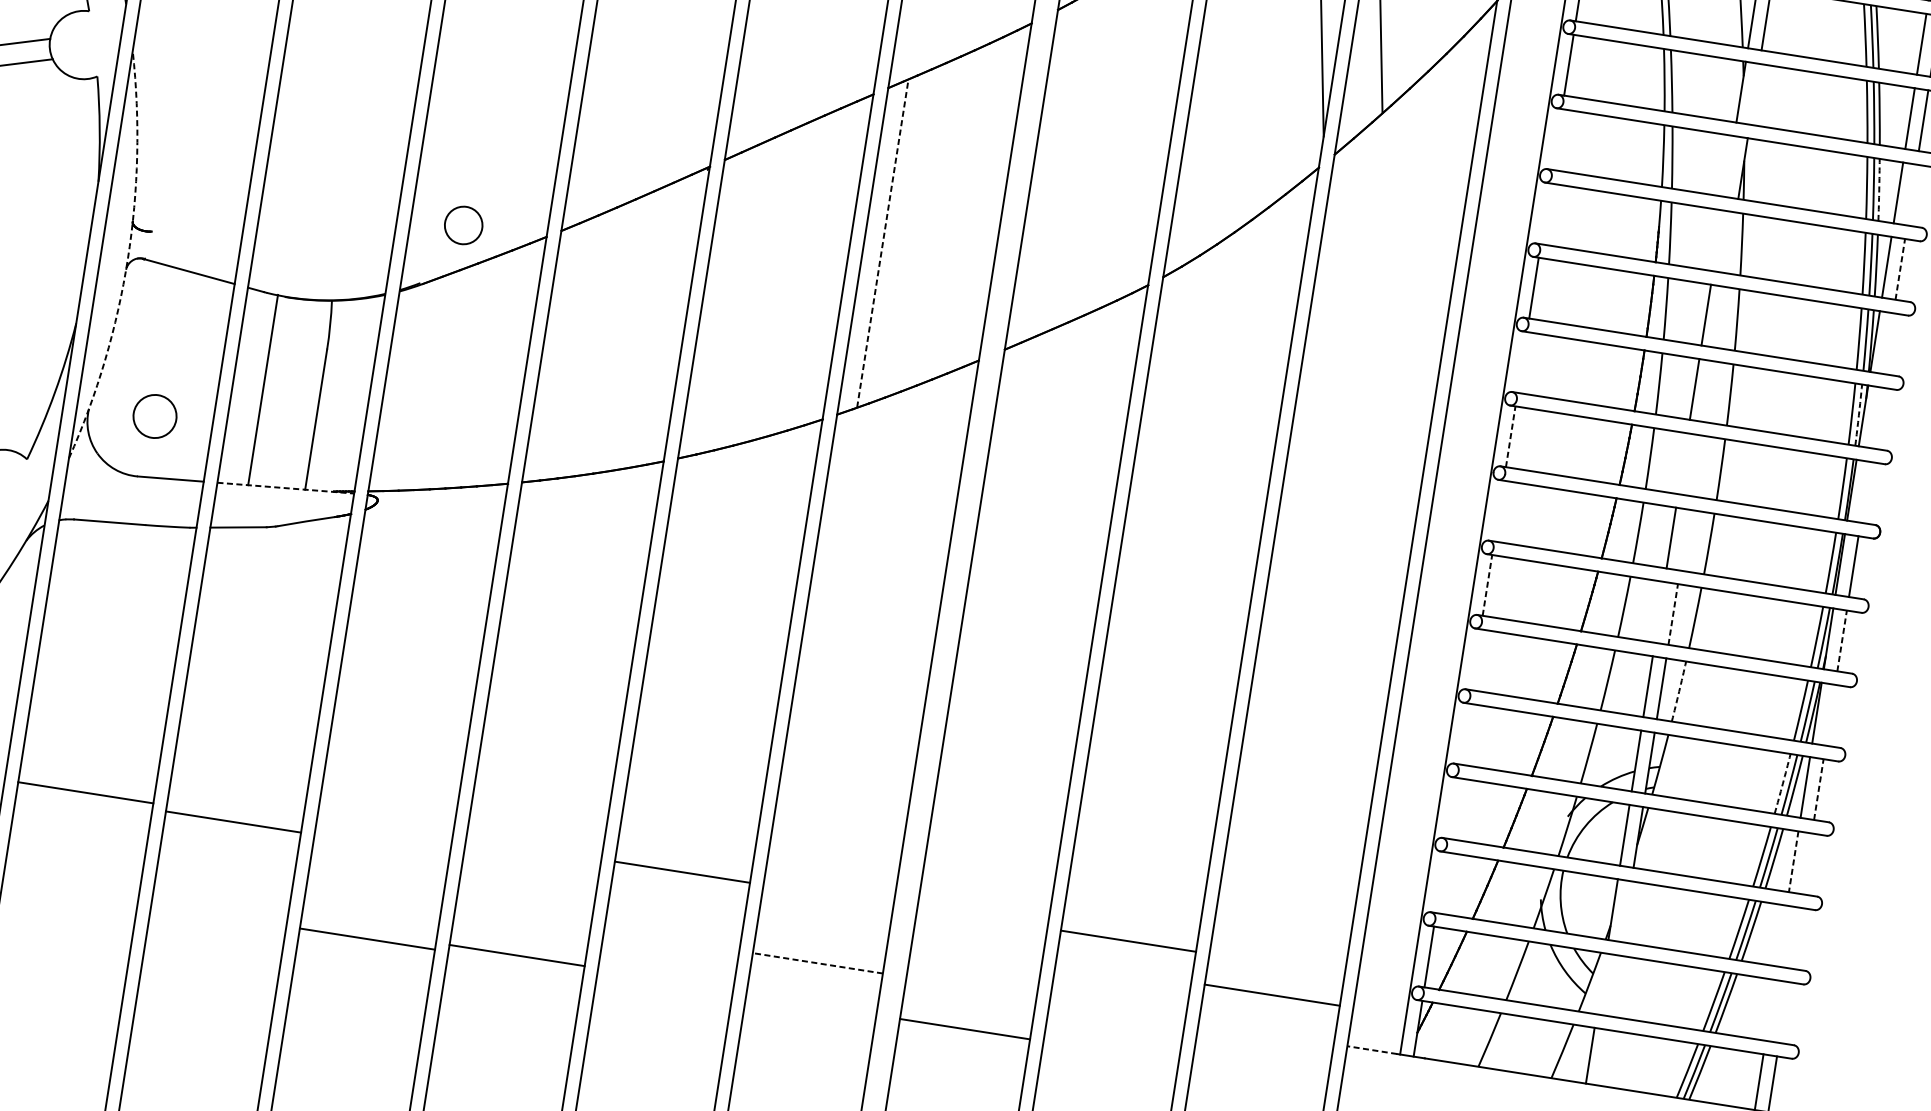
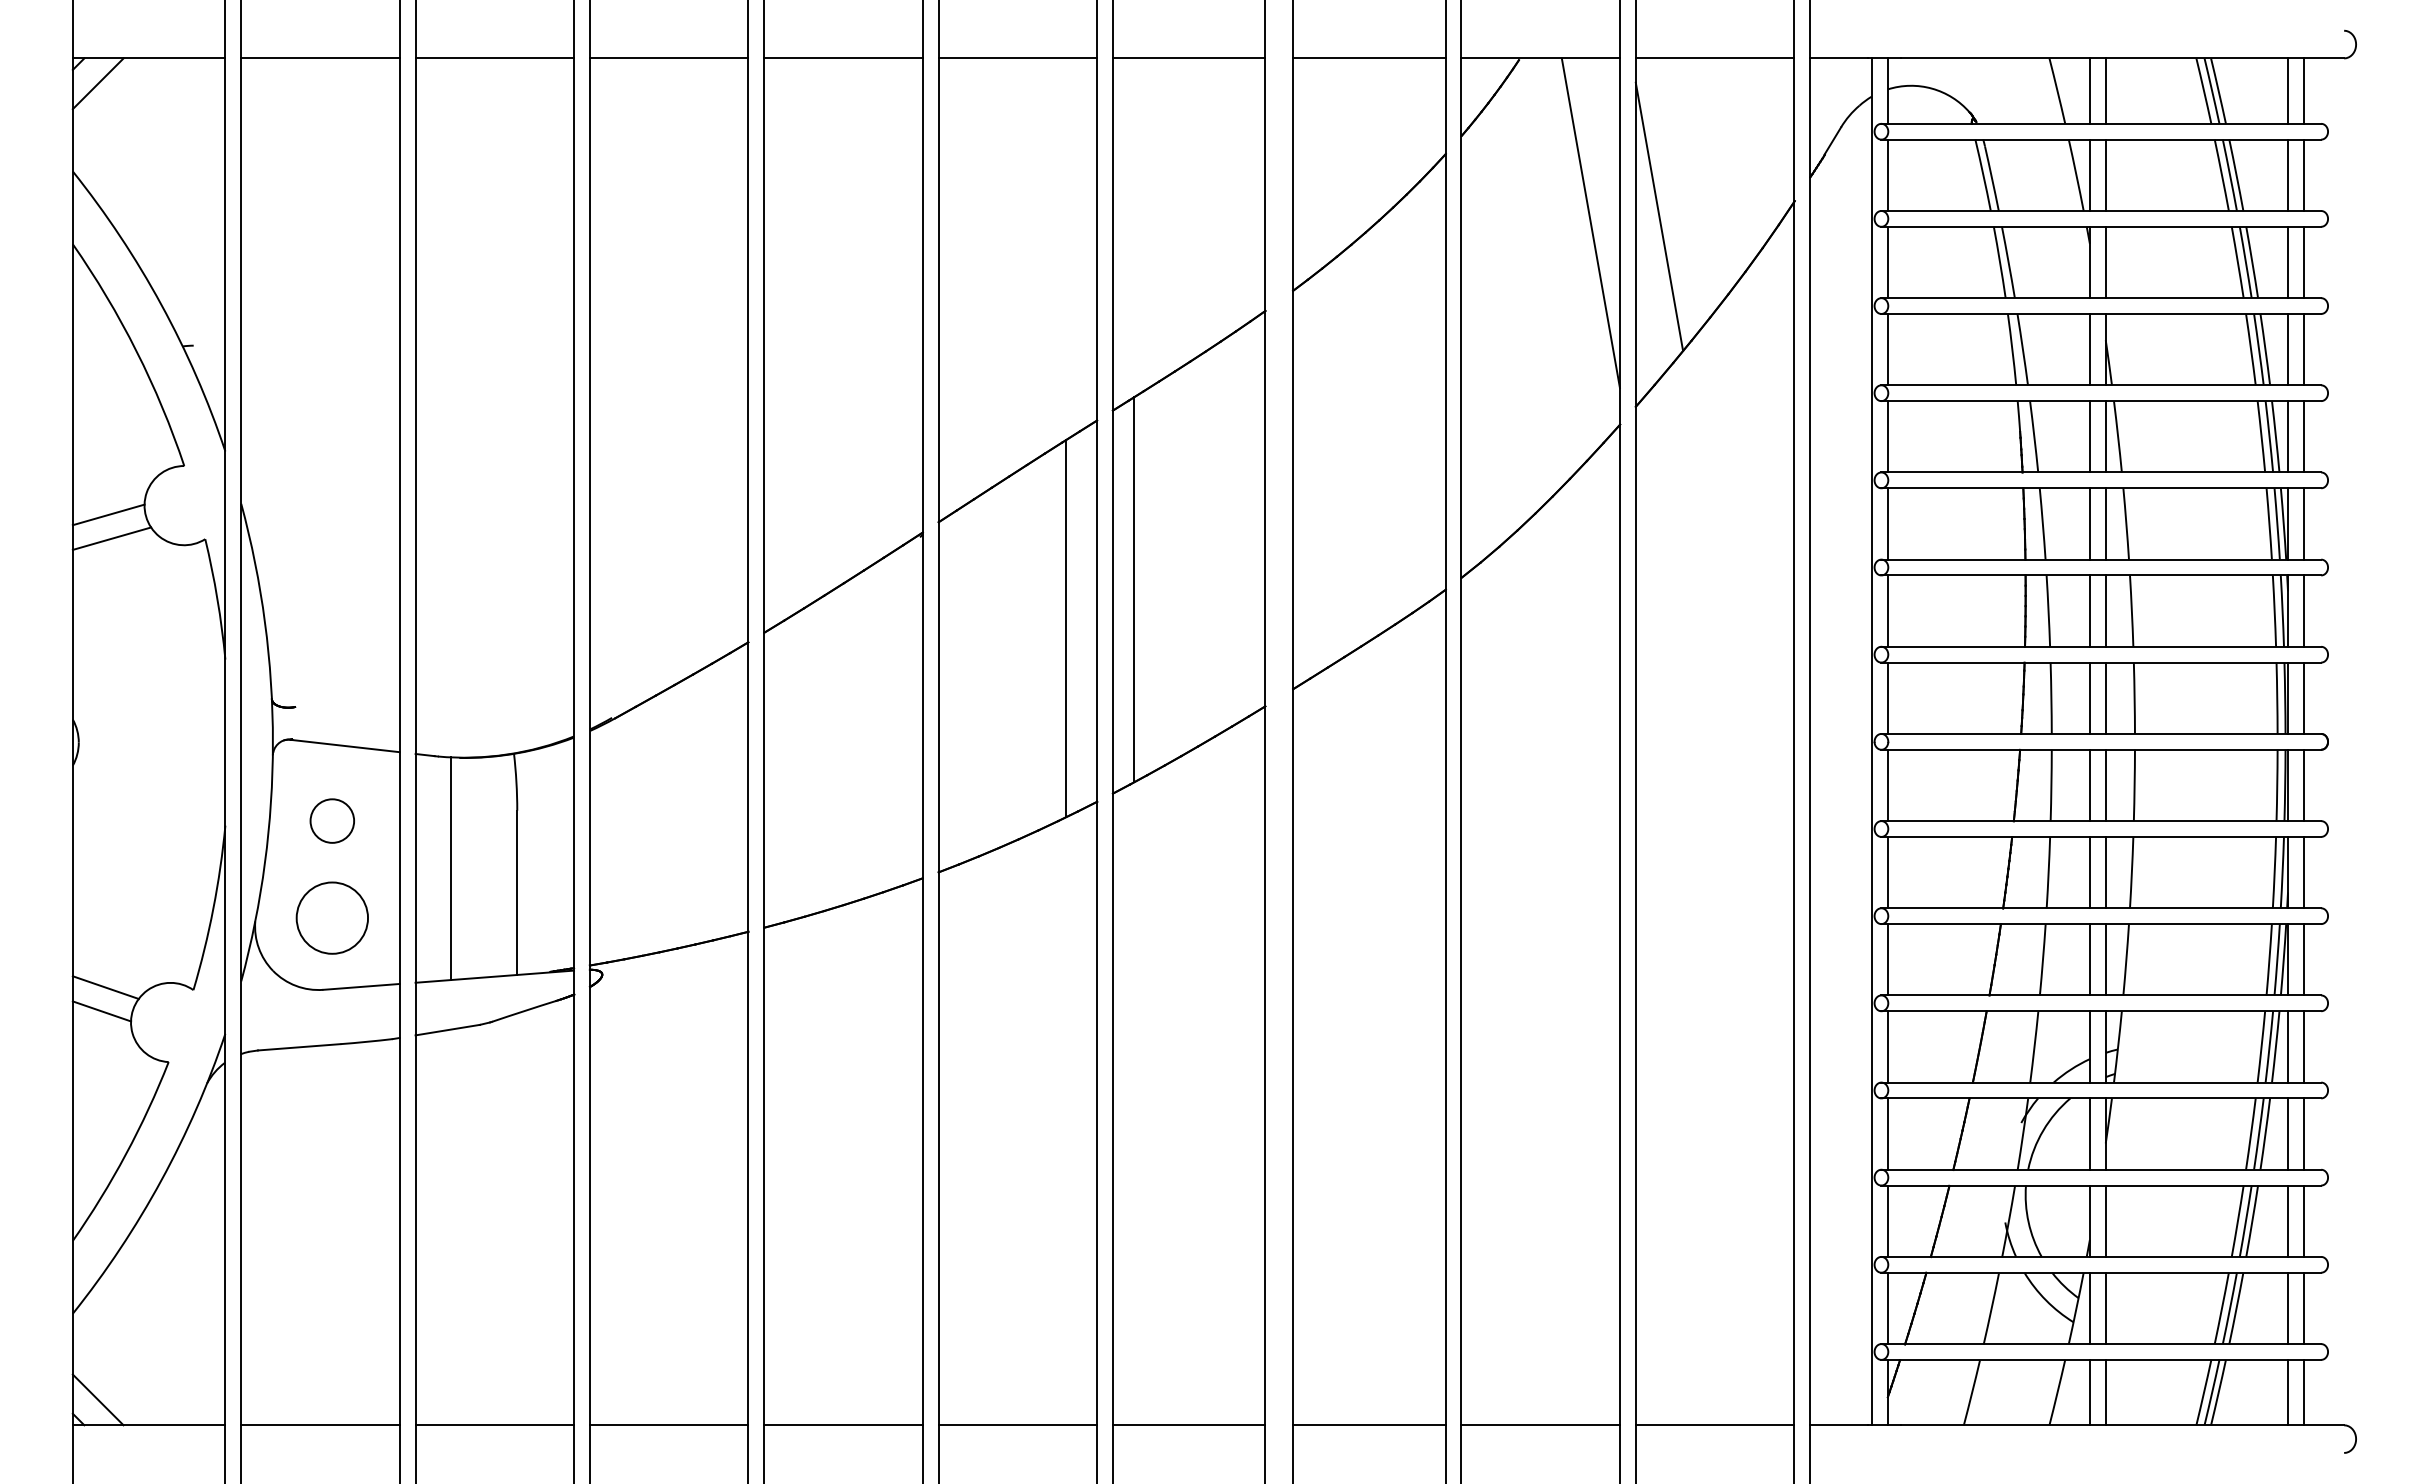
line: (1754, 94) -> (2105, 262), added
line: (1556, 139) -> (1887, 349), added
line: (1729, 166) -> (2089, 349), added
arc: (1879, 189) -> (2265, 349), dashed -> solid
line: (1911, 194) -> (2303, 349), added
line: (1545, 213) -> (1887, 436), added
circle: (463, 224) -> (331, 820), moved
line: (1717, 240) -> (2089, 436), added
line: (1731, 242) -> (2105, 436), added
line: (882, 243) -> (1134, 589), dashed -> solid
arc: (127, 258) -> (272, 742), dashed -> solid
line: (818, 267) -> (1065, 628), added
line: (1900, 269) -> (2303, 436), dashed -> solid
line: (1719, 316) -> (2105, 523), added
line: (1888, 343) -> (2303, 523), added
line: (1522, 361) -> (1887, 610), added
line: (1707, 390) -> (2105, 610), added
circle: (154, 415) -> (331, 917), size x1.43
arc: (1858, 415) -> (2282, 611), dashed -> solid
line: (1876, 417) -> (2303, 610), added
line: (1510, 436) -> (1887, 698), dashed -> solid
line: (1682, 463) -> (2089, 697), added
line: (1696, 465) -> (2105, 697), added
line: (286, 488) -> (495, 976), dashed -> solid
line: (1865, 491) -> (2303, 697), added
line: (1498, 511) -> (1887, 785), added
line: (1684, 540) -> (2105, 785), added
line: (1487, 585) -> (1887, 872), dashed -> solid
line: (1659, 612) -> (2089, 872), added
line: (1673, 614) -> (2105, 872), dashed -> solid
line: (1841, 640) -> (2303, 872), dashed -> solid
line: (1475, 659) -> (1887, 959), added
arc: (1679, 691) -> (2126, 959), dashed -> solid
line: (1830, 714) -> (2303, 959), added
line: (1463, 733) -> (1887, 1046), added
arc: (1782, 783) -> (2261, 1046), dashed -> solid
line: (1818, 789) -> (2303, 1046), dashed -> solid
line: (85, 792) -> (320, 1425), moved
line: (1452, 807) -> (1887, 1133), added
line: (233, 822) -> (494, 1425), moved
line: (1794, 862) -> (2288, 1134), dashed -> solid
line: (1806, 863) -> (2303, 1133), added
line: (682, 872) -> (1017, 1425), moved
line: (1440, 881) -> (1887, 1220), added
line: (1626, 911) -> (2105, 1220), added
line: (1782, 935) -> (2288, 1220), added
line: (1795, 937) -> (2303, 1220), added
line: (366, 939) -> (668, 1425), moved
line: (1128, 941) -> (1540, 1425), moved
line: (517, 955) -> (843, 1425), moved
line: (817, 963) -> (1188, 1425), dashed -> solid
line: (1601, 983) -> (2089, 1308), added
line: (1614, 986) -> (2105, 1308), added
line: (1271, 995) -> (1714, 1425), moved
line: (1770, 1010) -> (2288, 1308), added
line: (1783, 1012) -> (2303, 1308), added
line: (965, 1029) -> (1369, 1425), moved
line: (1371, 1050) -> (1838, 1425), dashed -> solid
line: (1603, 1057) -> (2105, 1392), added

